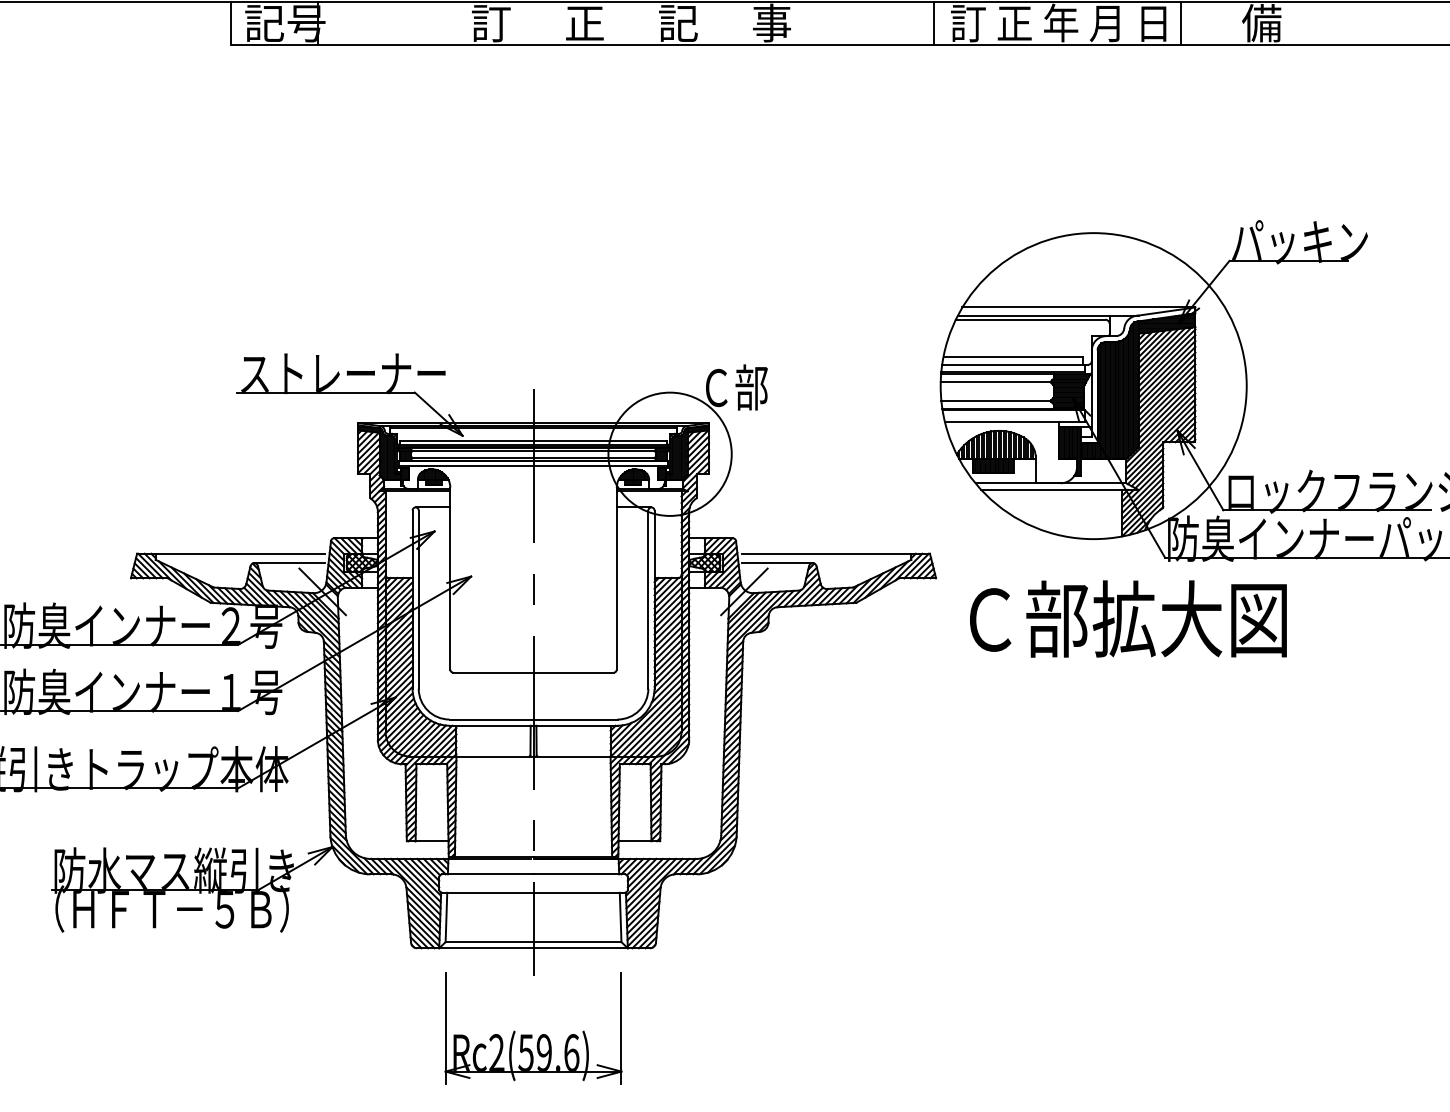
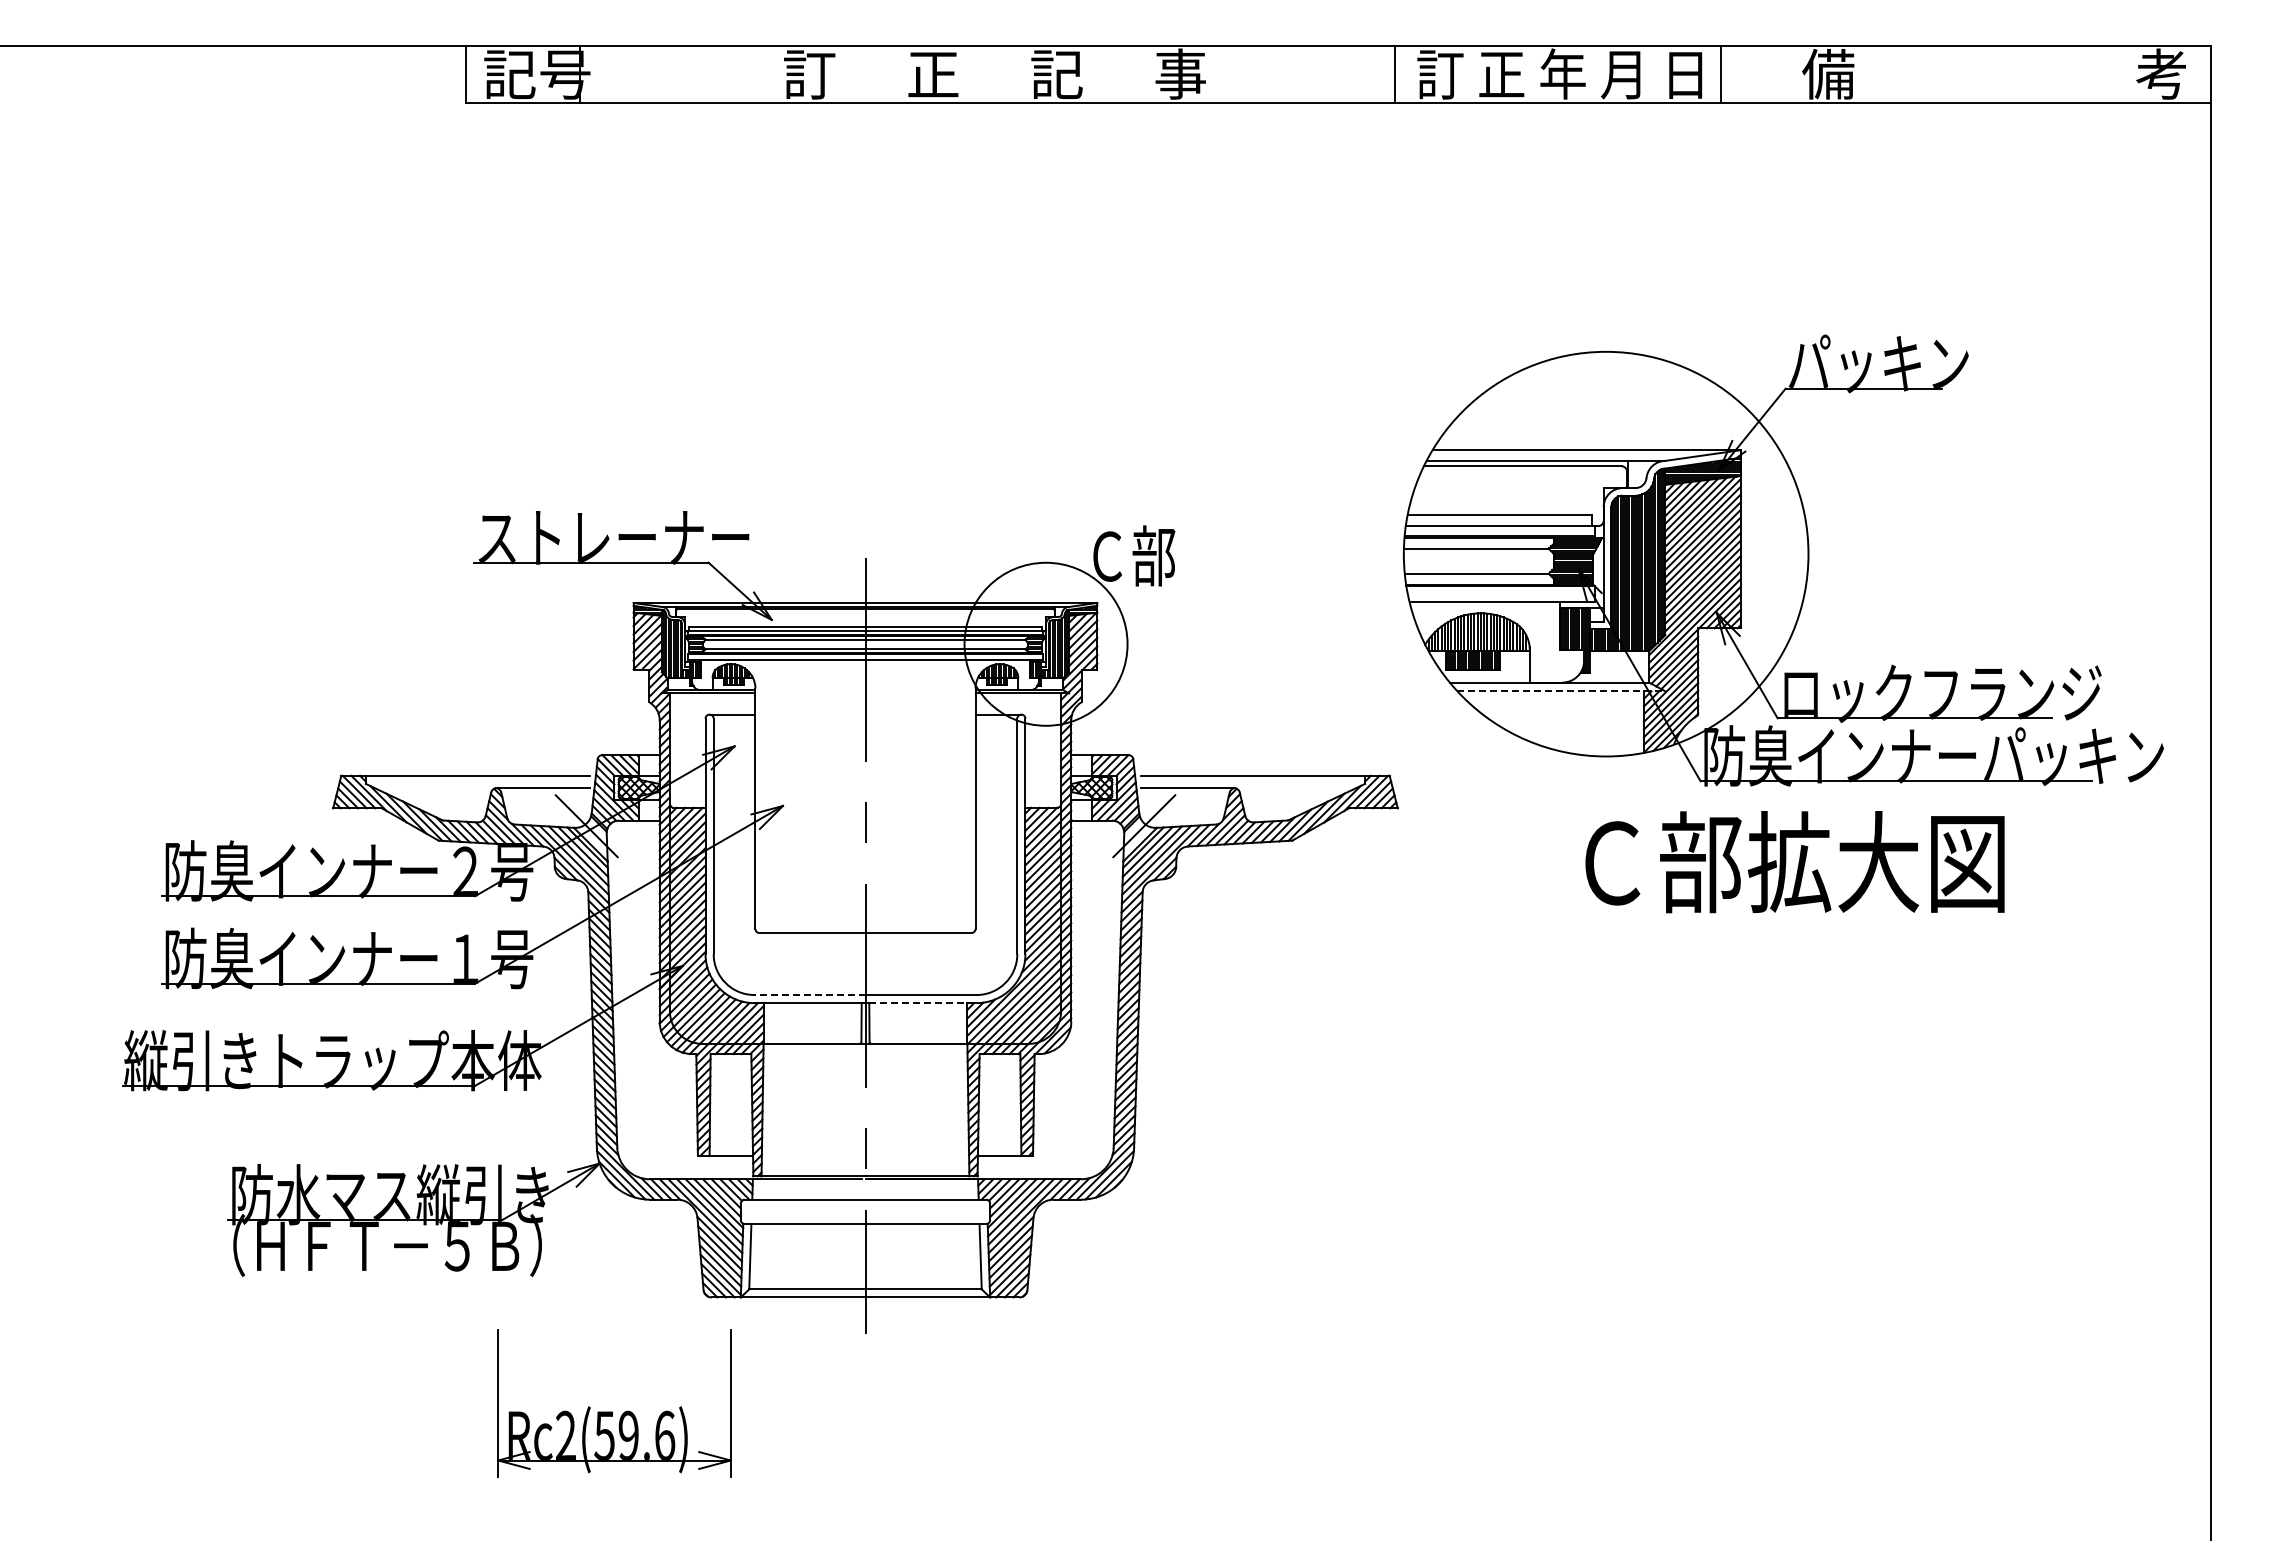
line: (1059, 489) -> (1561, 691), solid -> dashed
text: (1128, 619) -> (1794, 862), moved
line: (491, 719) -> (809, 995), solid -> dashed
line: (576, 725) -> (922, 1003), solid -> dashed
part: (532, 1034) -> (612, 1411), moved

